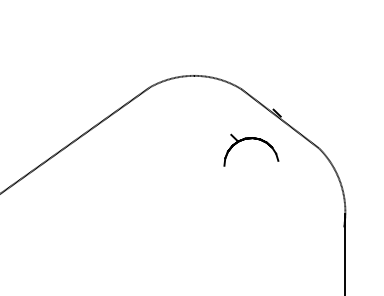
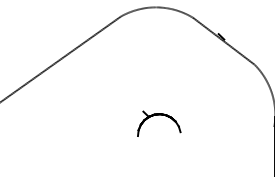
part: (251, 139) -> (159, 115), moved

